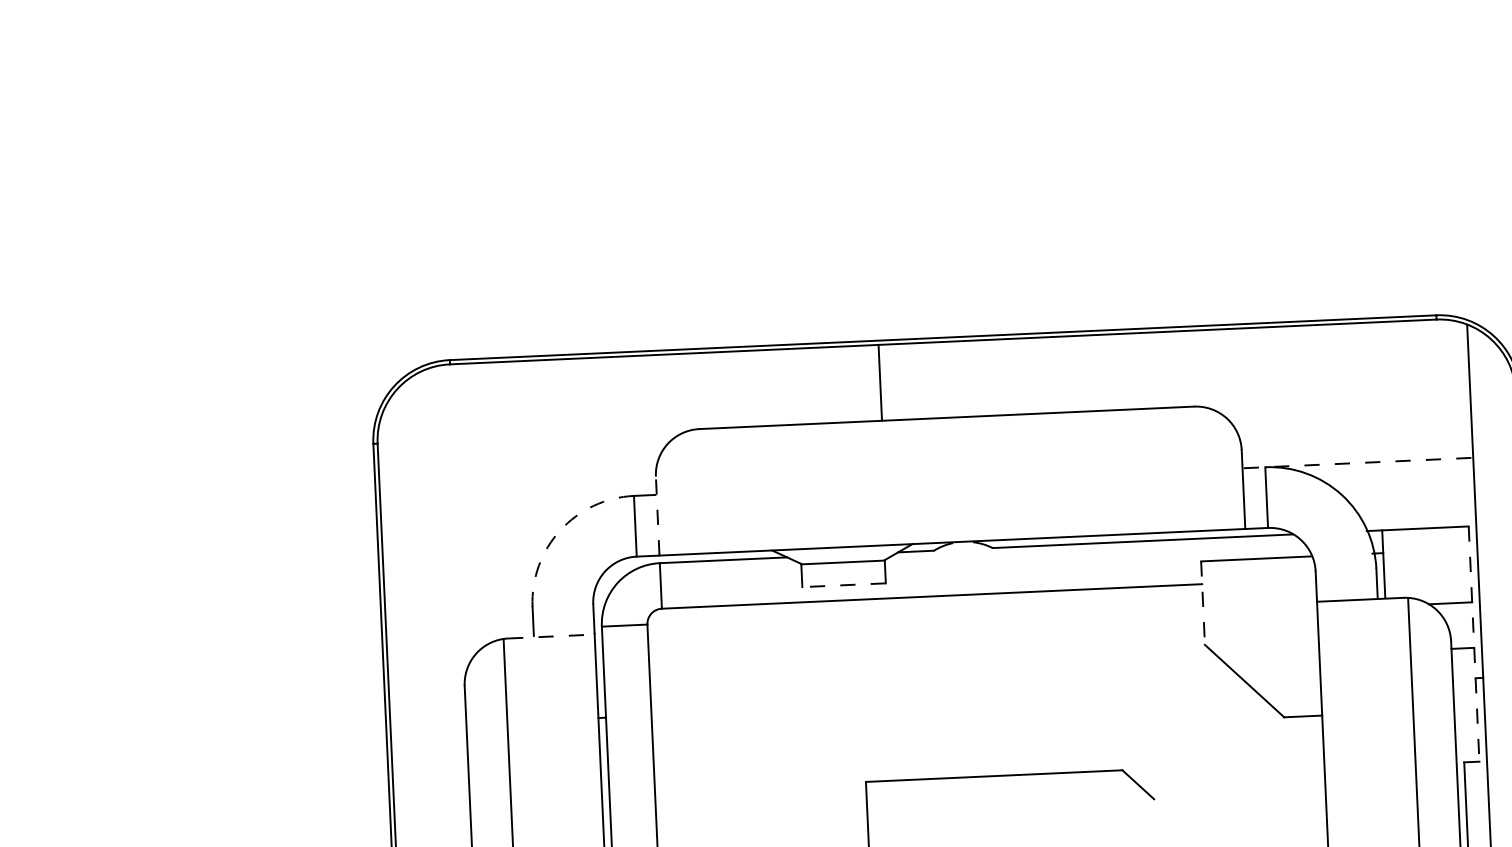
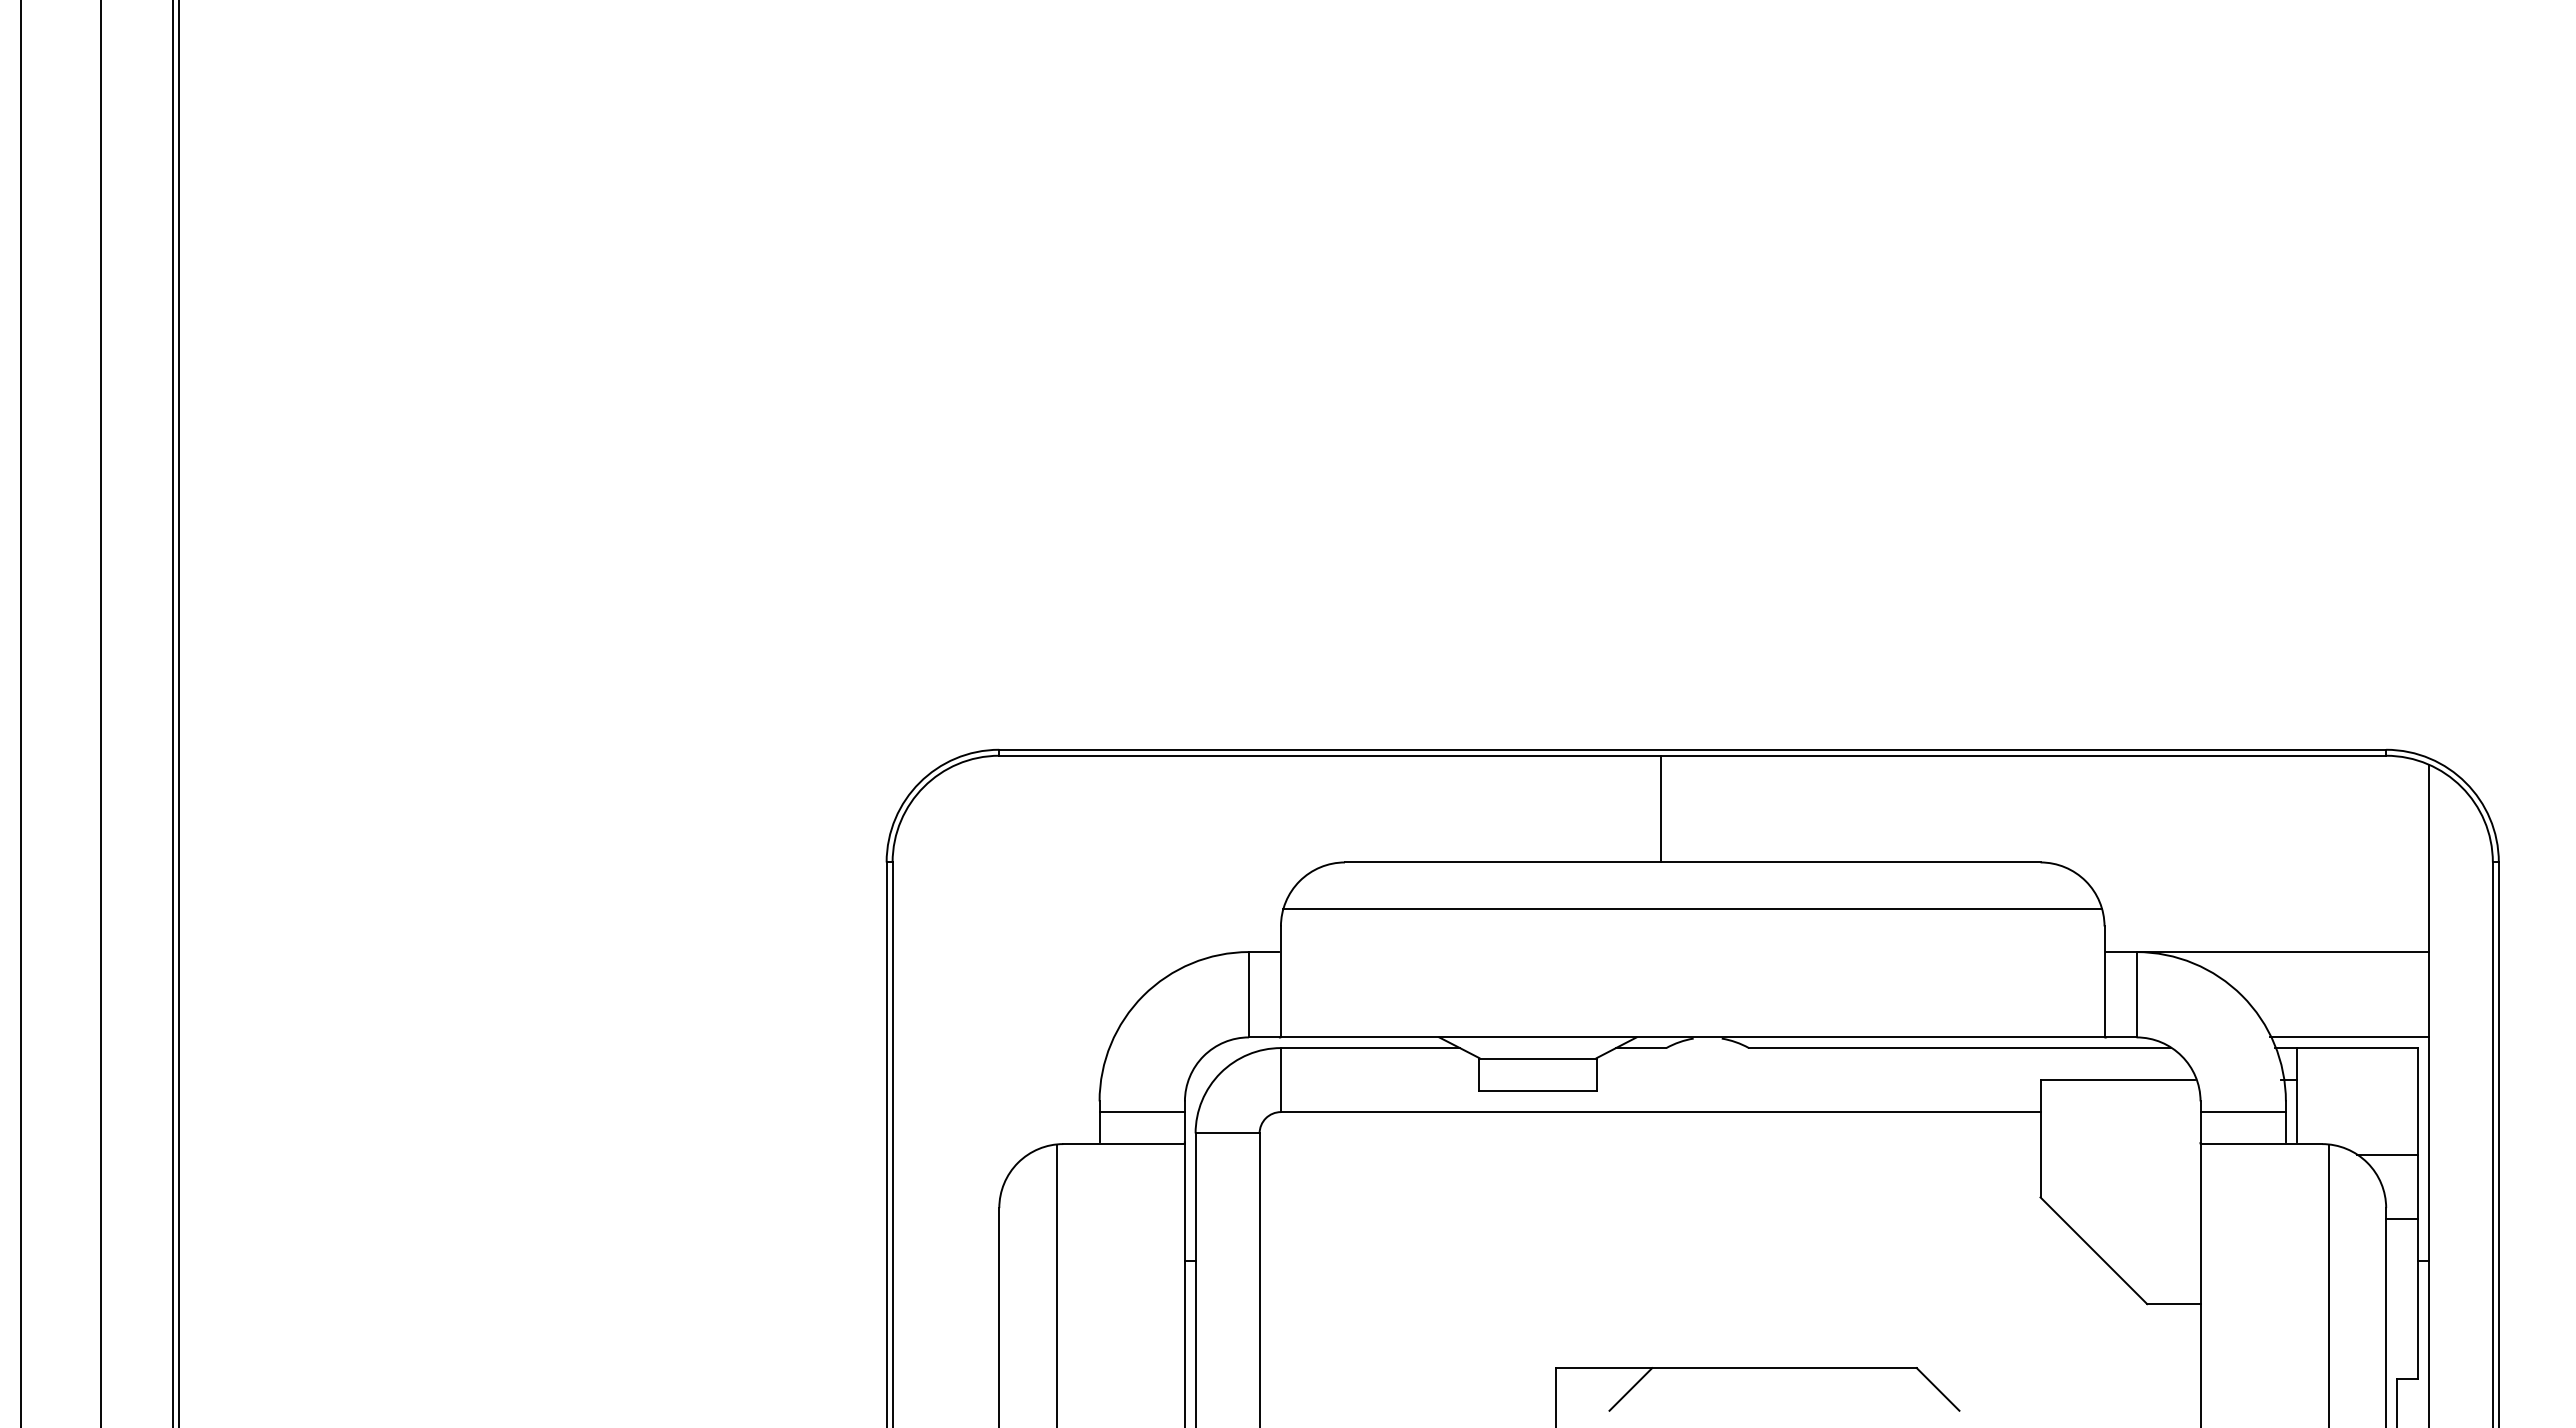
line: (880, 382) -> (1660, 808), moved
line: (948, 451) -> (1692, 909), added
line: (1359, 463) -> (2268, 952), dashed -> solid
line: (657, 515) -> (1280, 981), dashed -> solid
line: (1419, 521) -> (2349, 1037), added
arc: (560, 530) -> (1143, 995), dashed -> solid
line: (1345, 577) -> (2242, 1112), added
line: (844, 585) -> (1538, 1090), dashed -> solid
line: (1203, 602) -> (2040, 1138), dashed -> solid
line: (562, 613) -> (1141, 1112), added
line: (550, 636) -> (1123, 1144), dashed -> solid
line: (1474, 644) -> (2418, 1213), dashed -> solid
line: (919, 794) -> (1630, 1389), added

